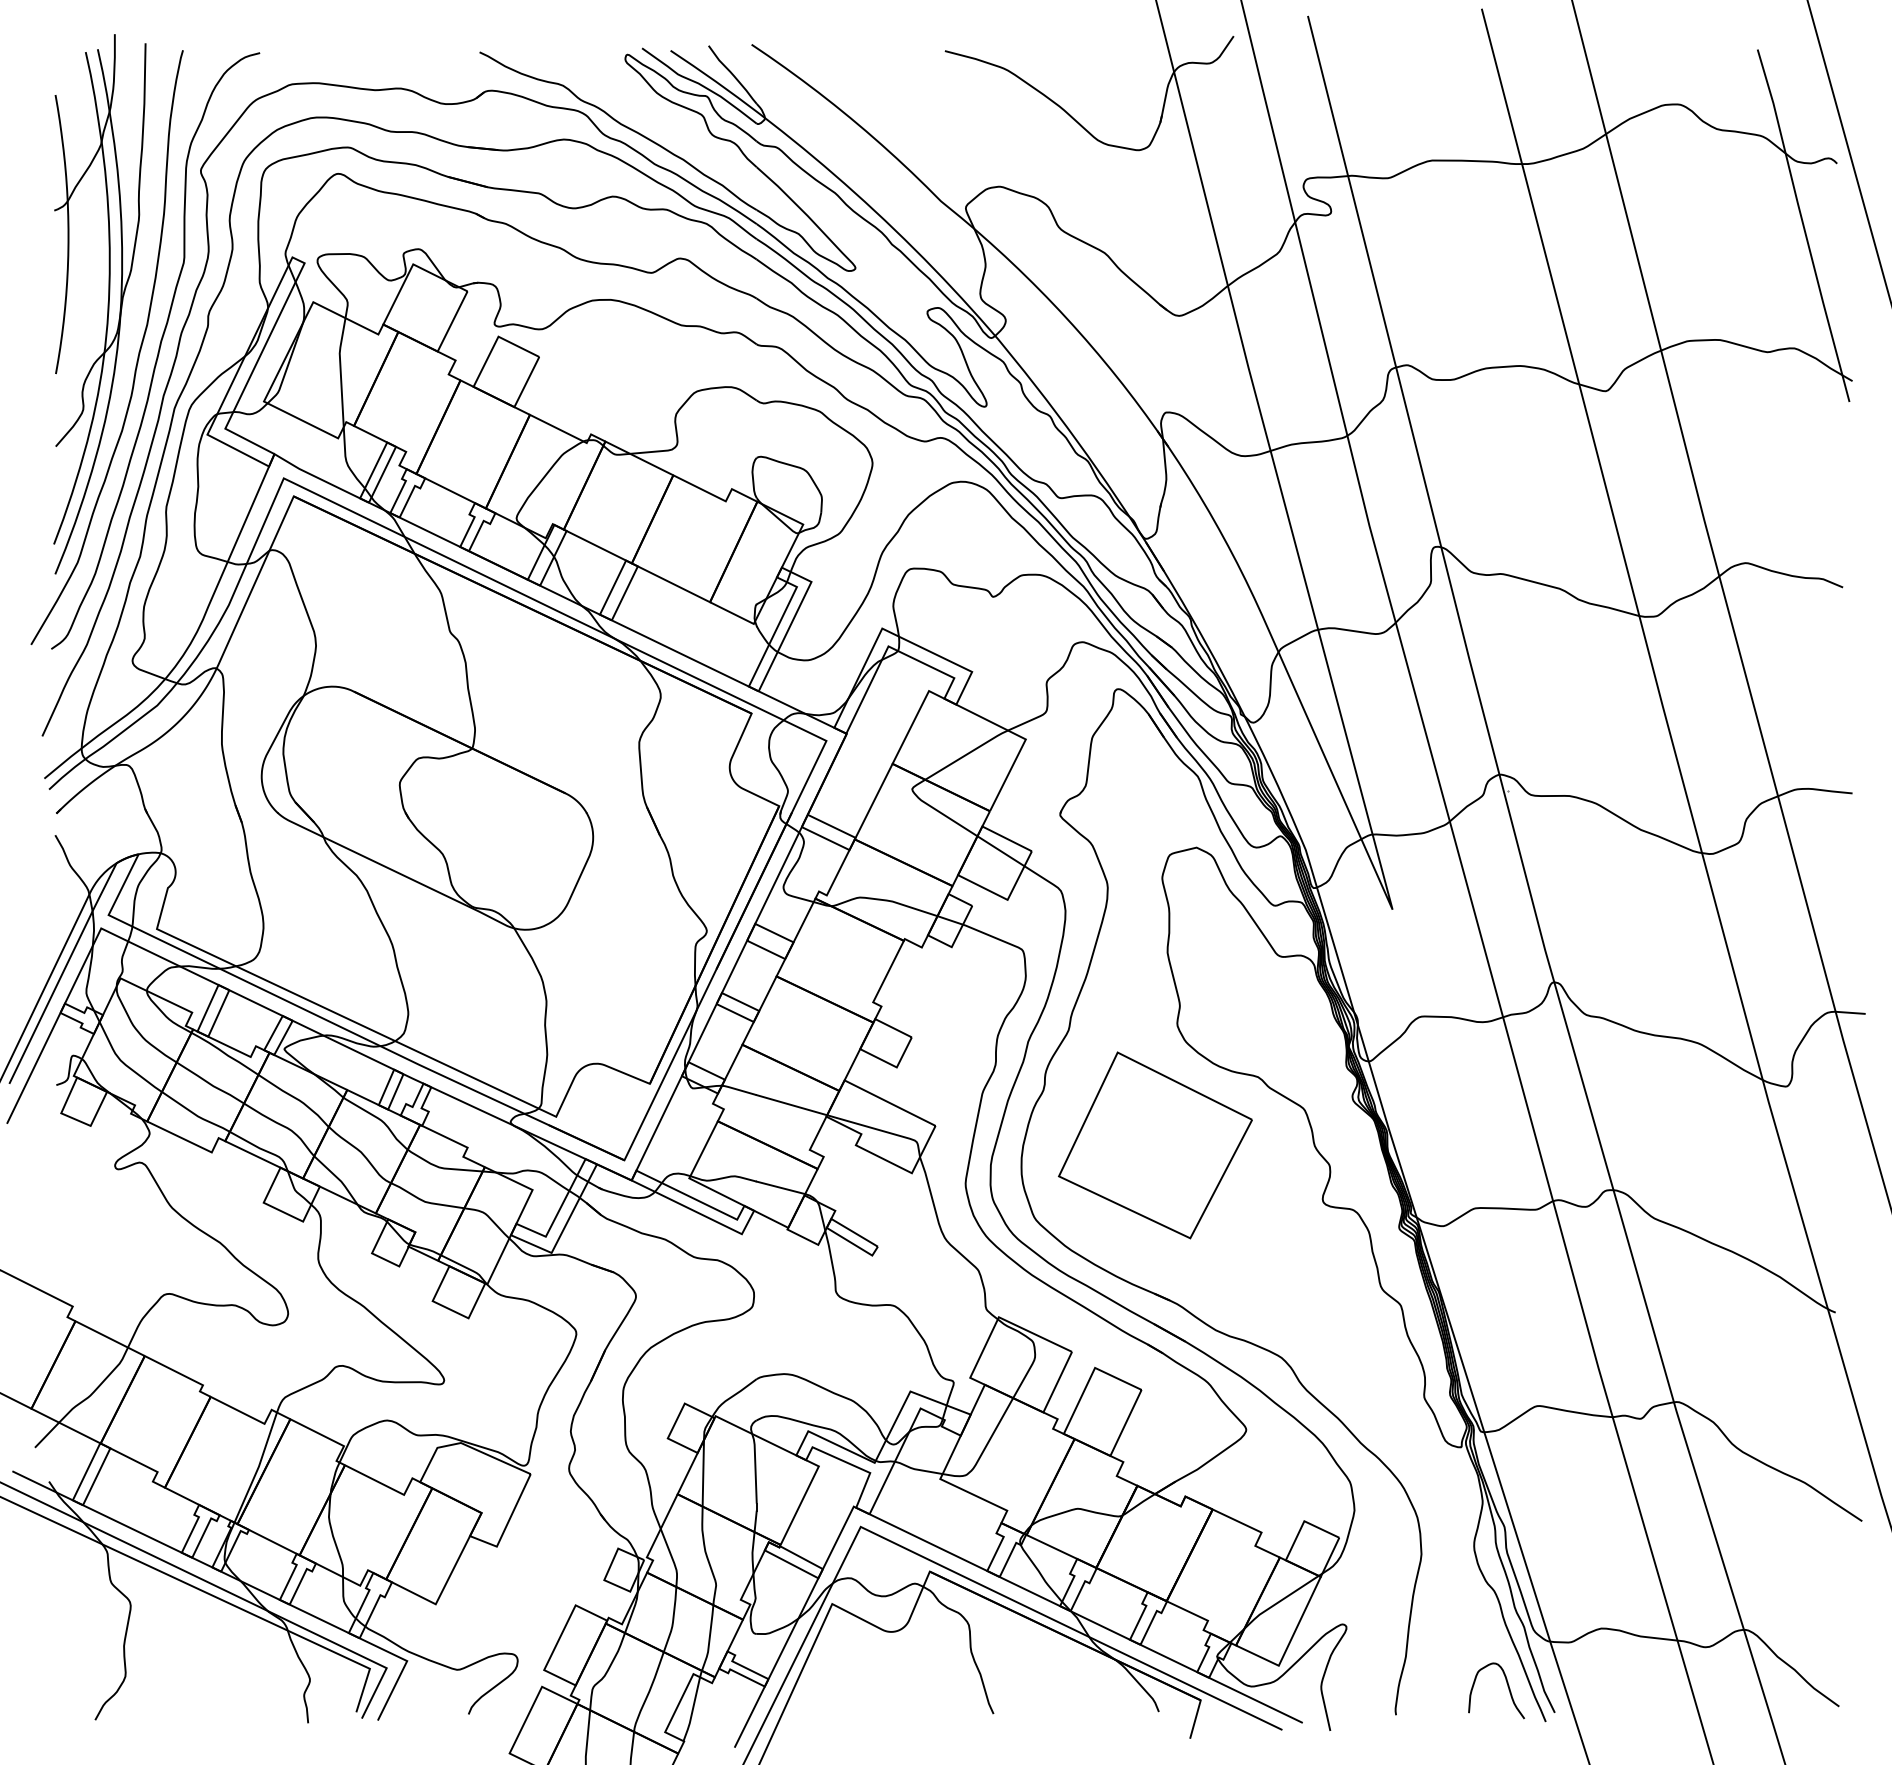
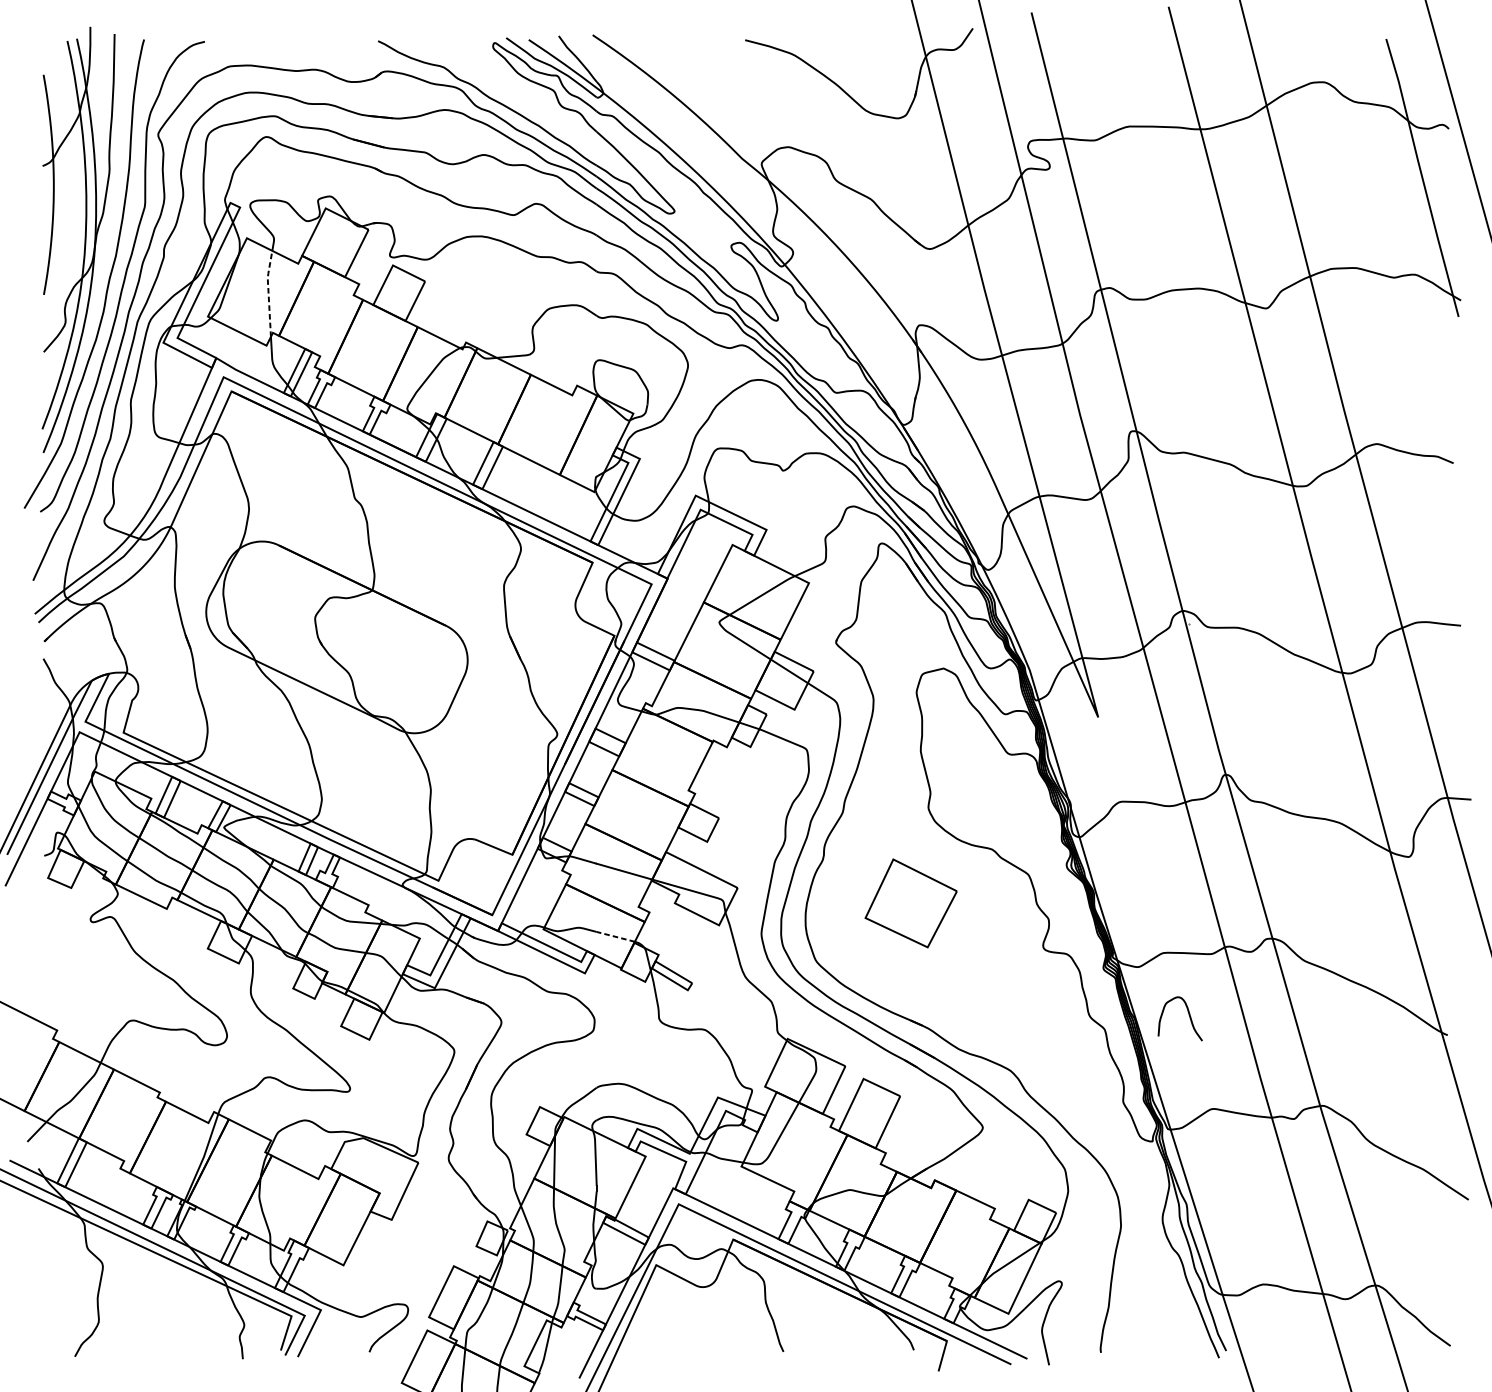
line: (340, 370) -> (268, 292), solid -> dashed
part: (1155, 1145) -> (911, 903), size x0.6
line: (780, 1187) -> (615, 936), solid -> dashed
curve: (1507, 1686) -> (1188, 1015), moved

